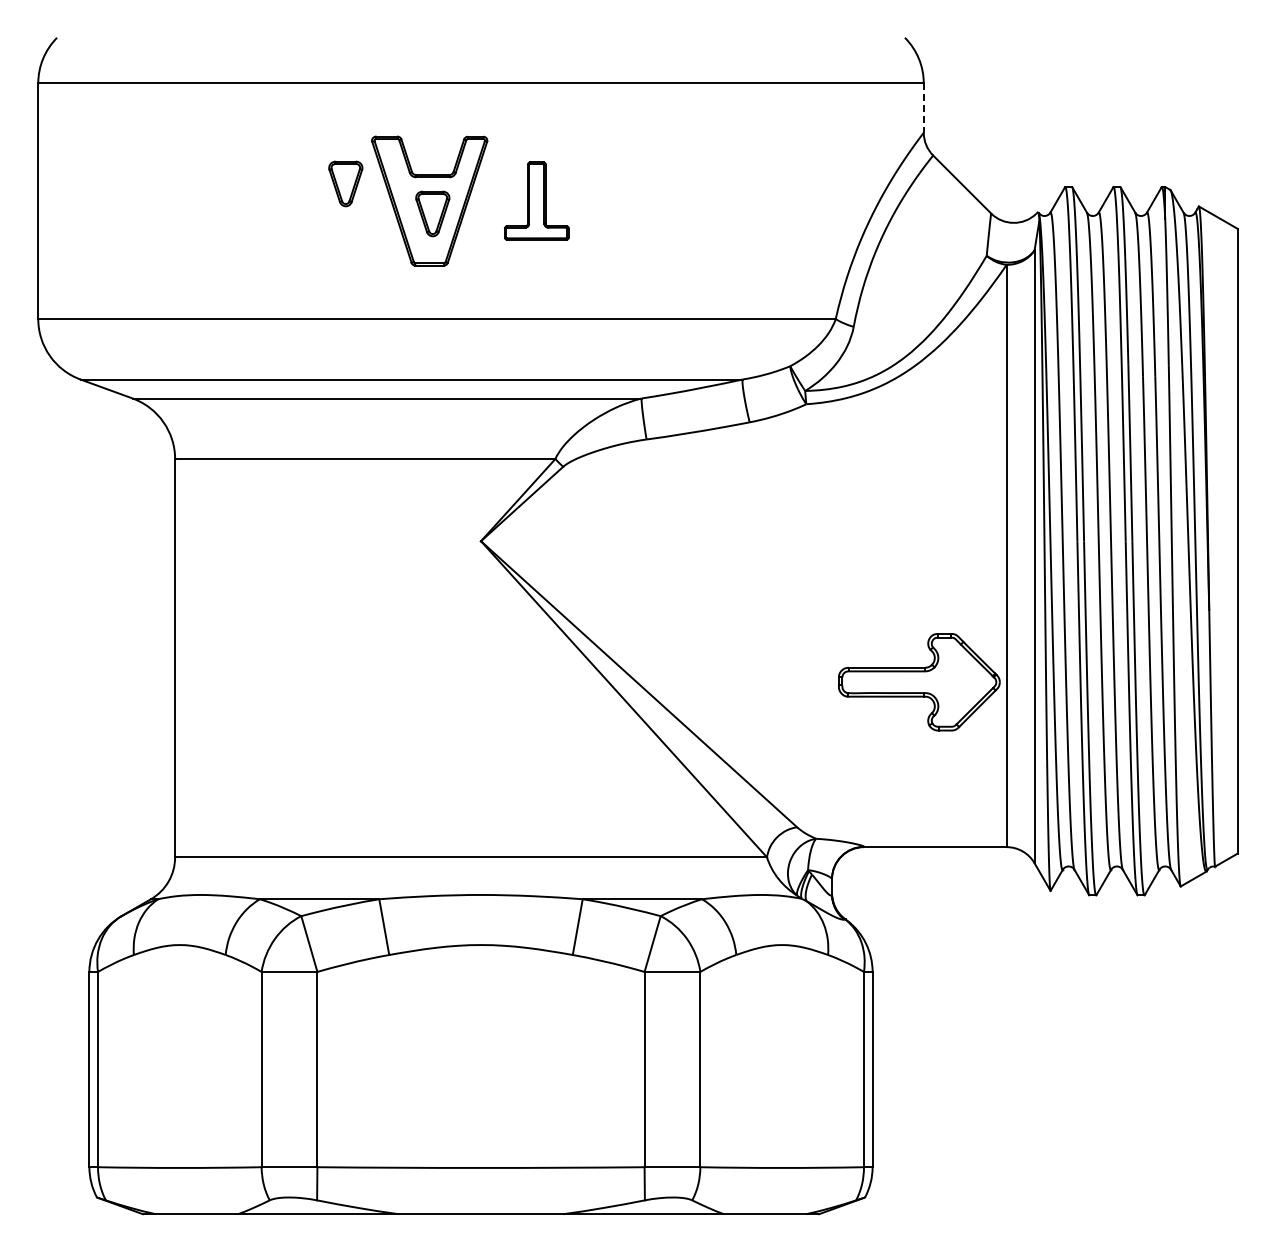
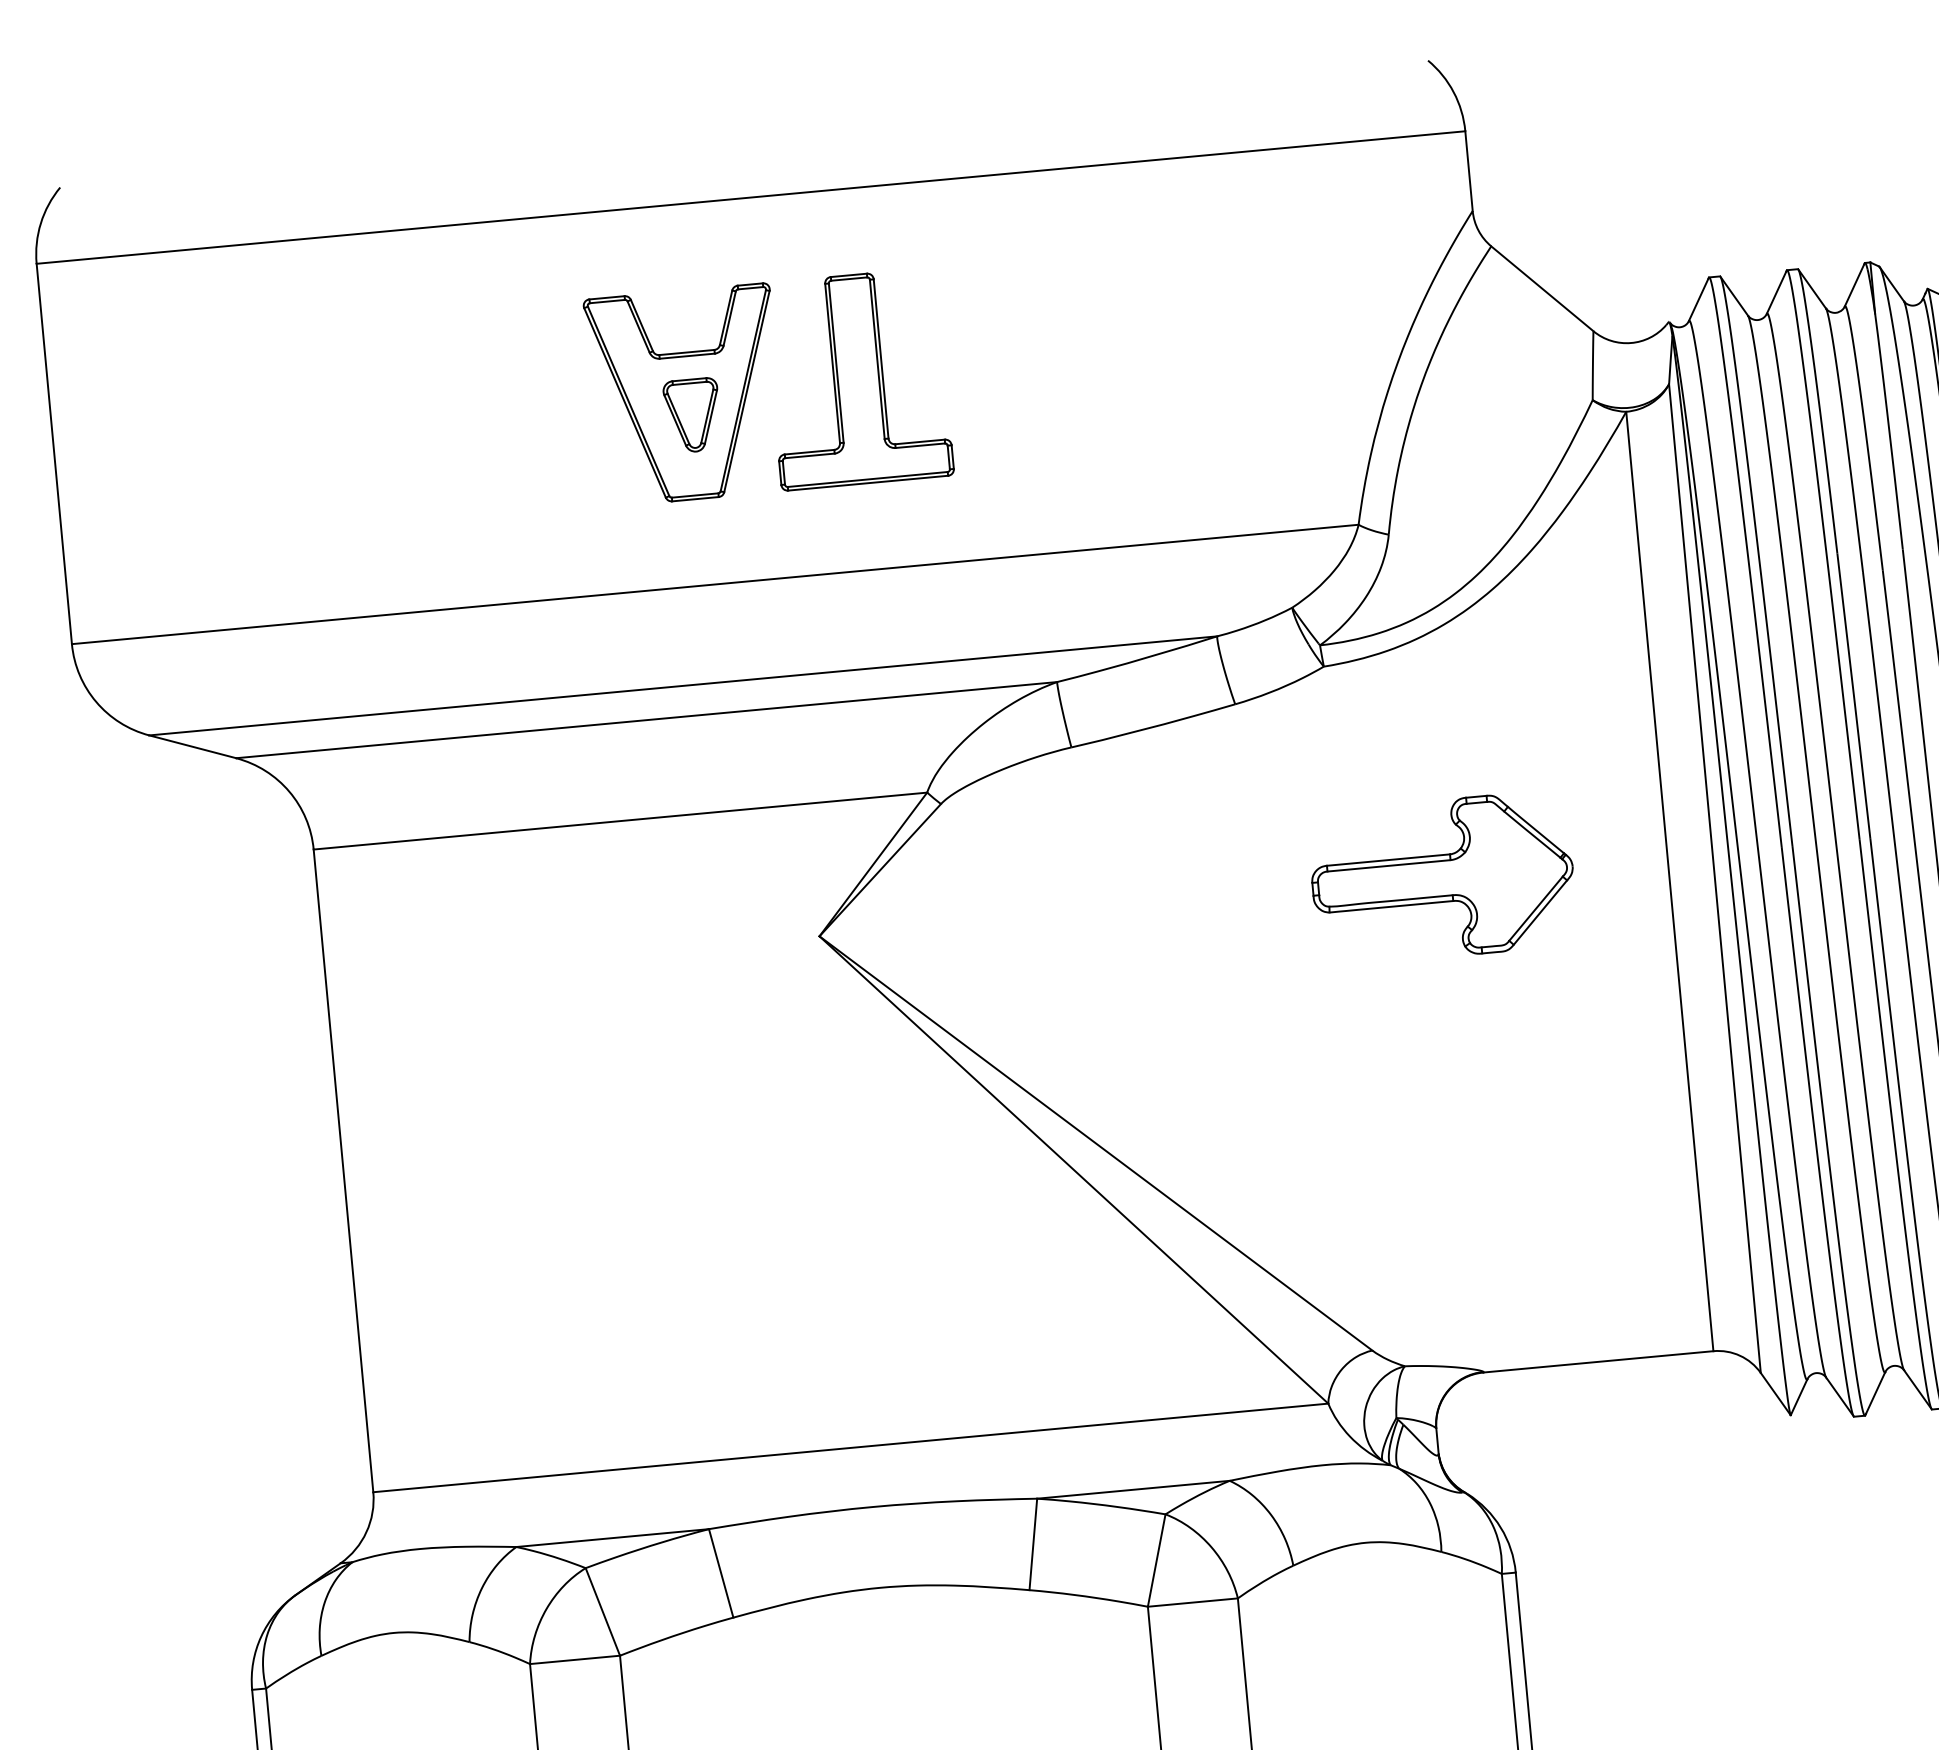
line: (923, 108) -> (1468, 171), dashed -> solid
part: (345, 183) -> (547, 379), removed
part: (536, 200) -> (858, 378), size x1.67
part: (919, 682) -> (1443, 878), moved

